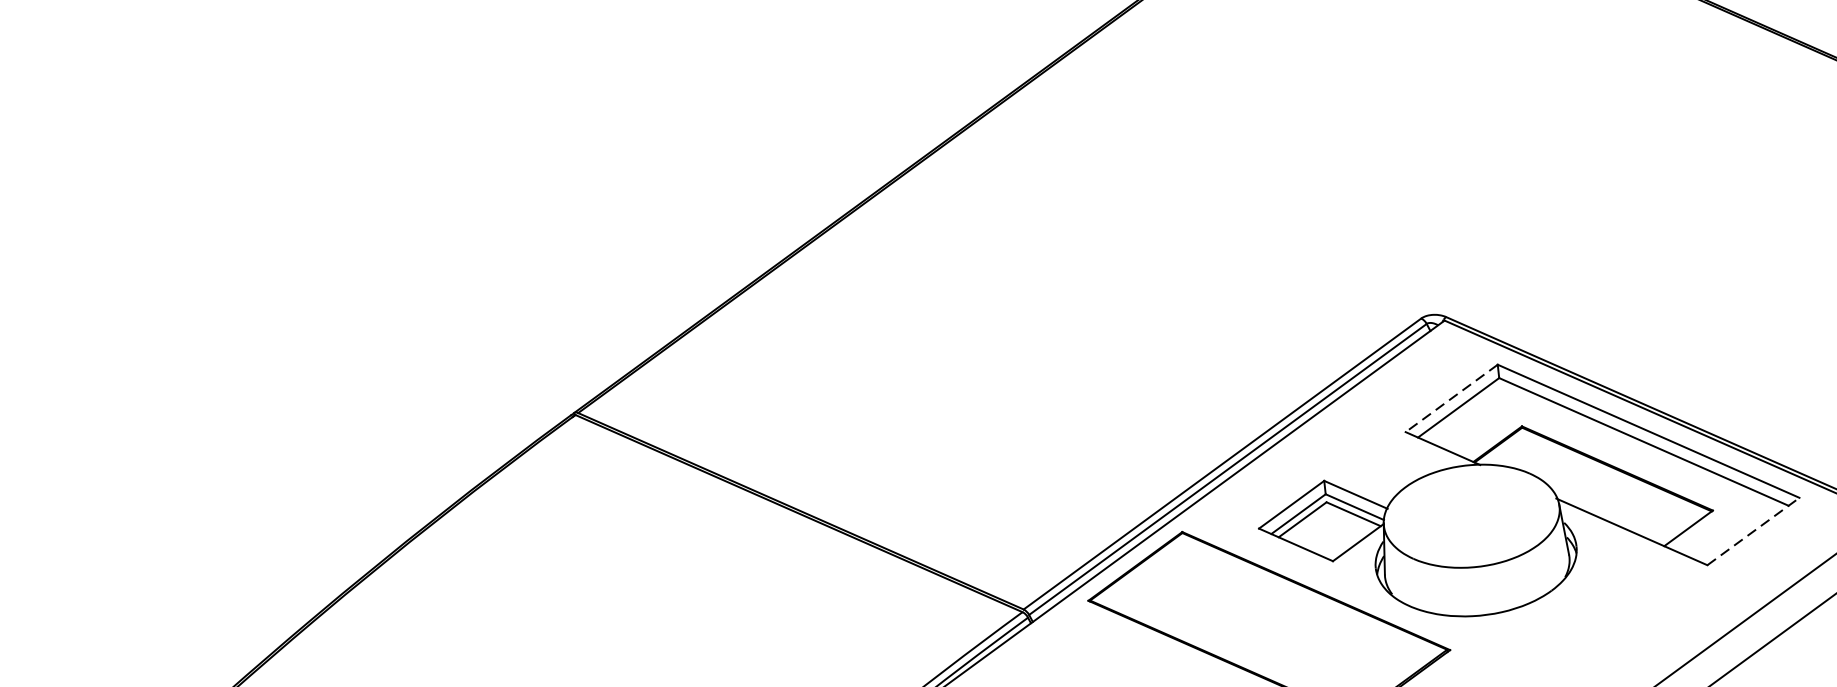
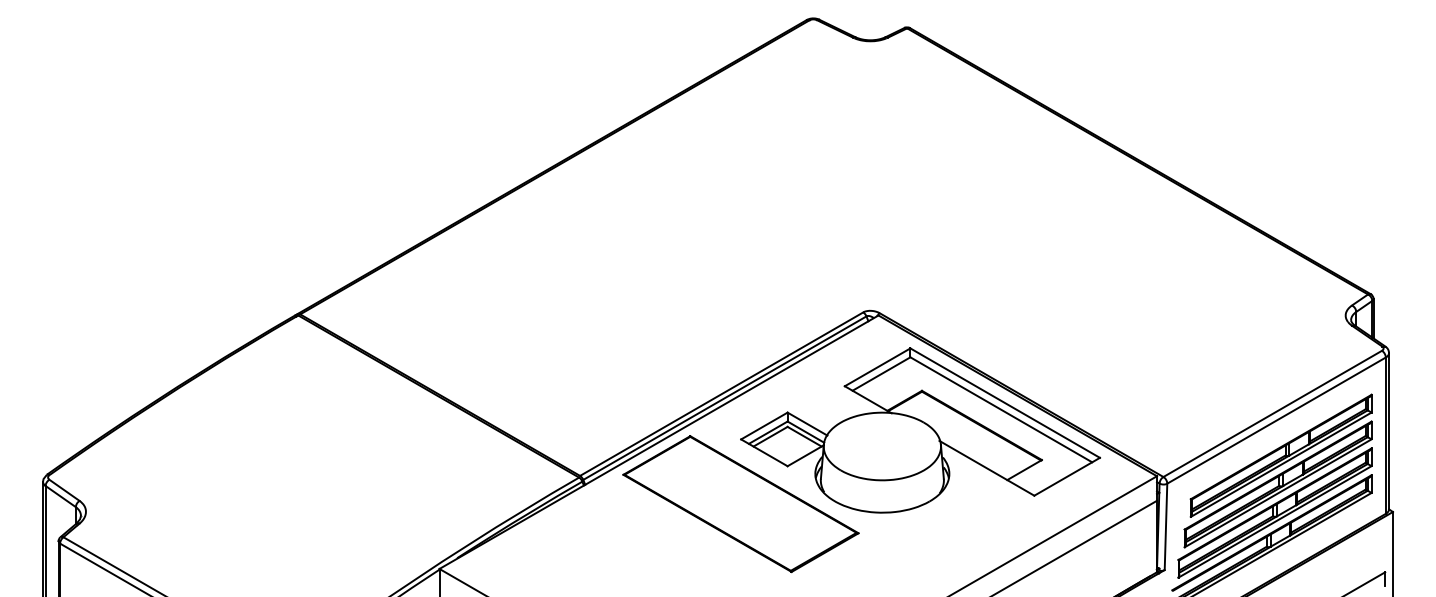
line: (1451, 398) -> (877, 367), dashed -> solid
line: (1753, 531) -> (1067, 476), dashed -> solid

